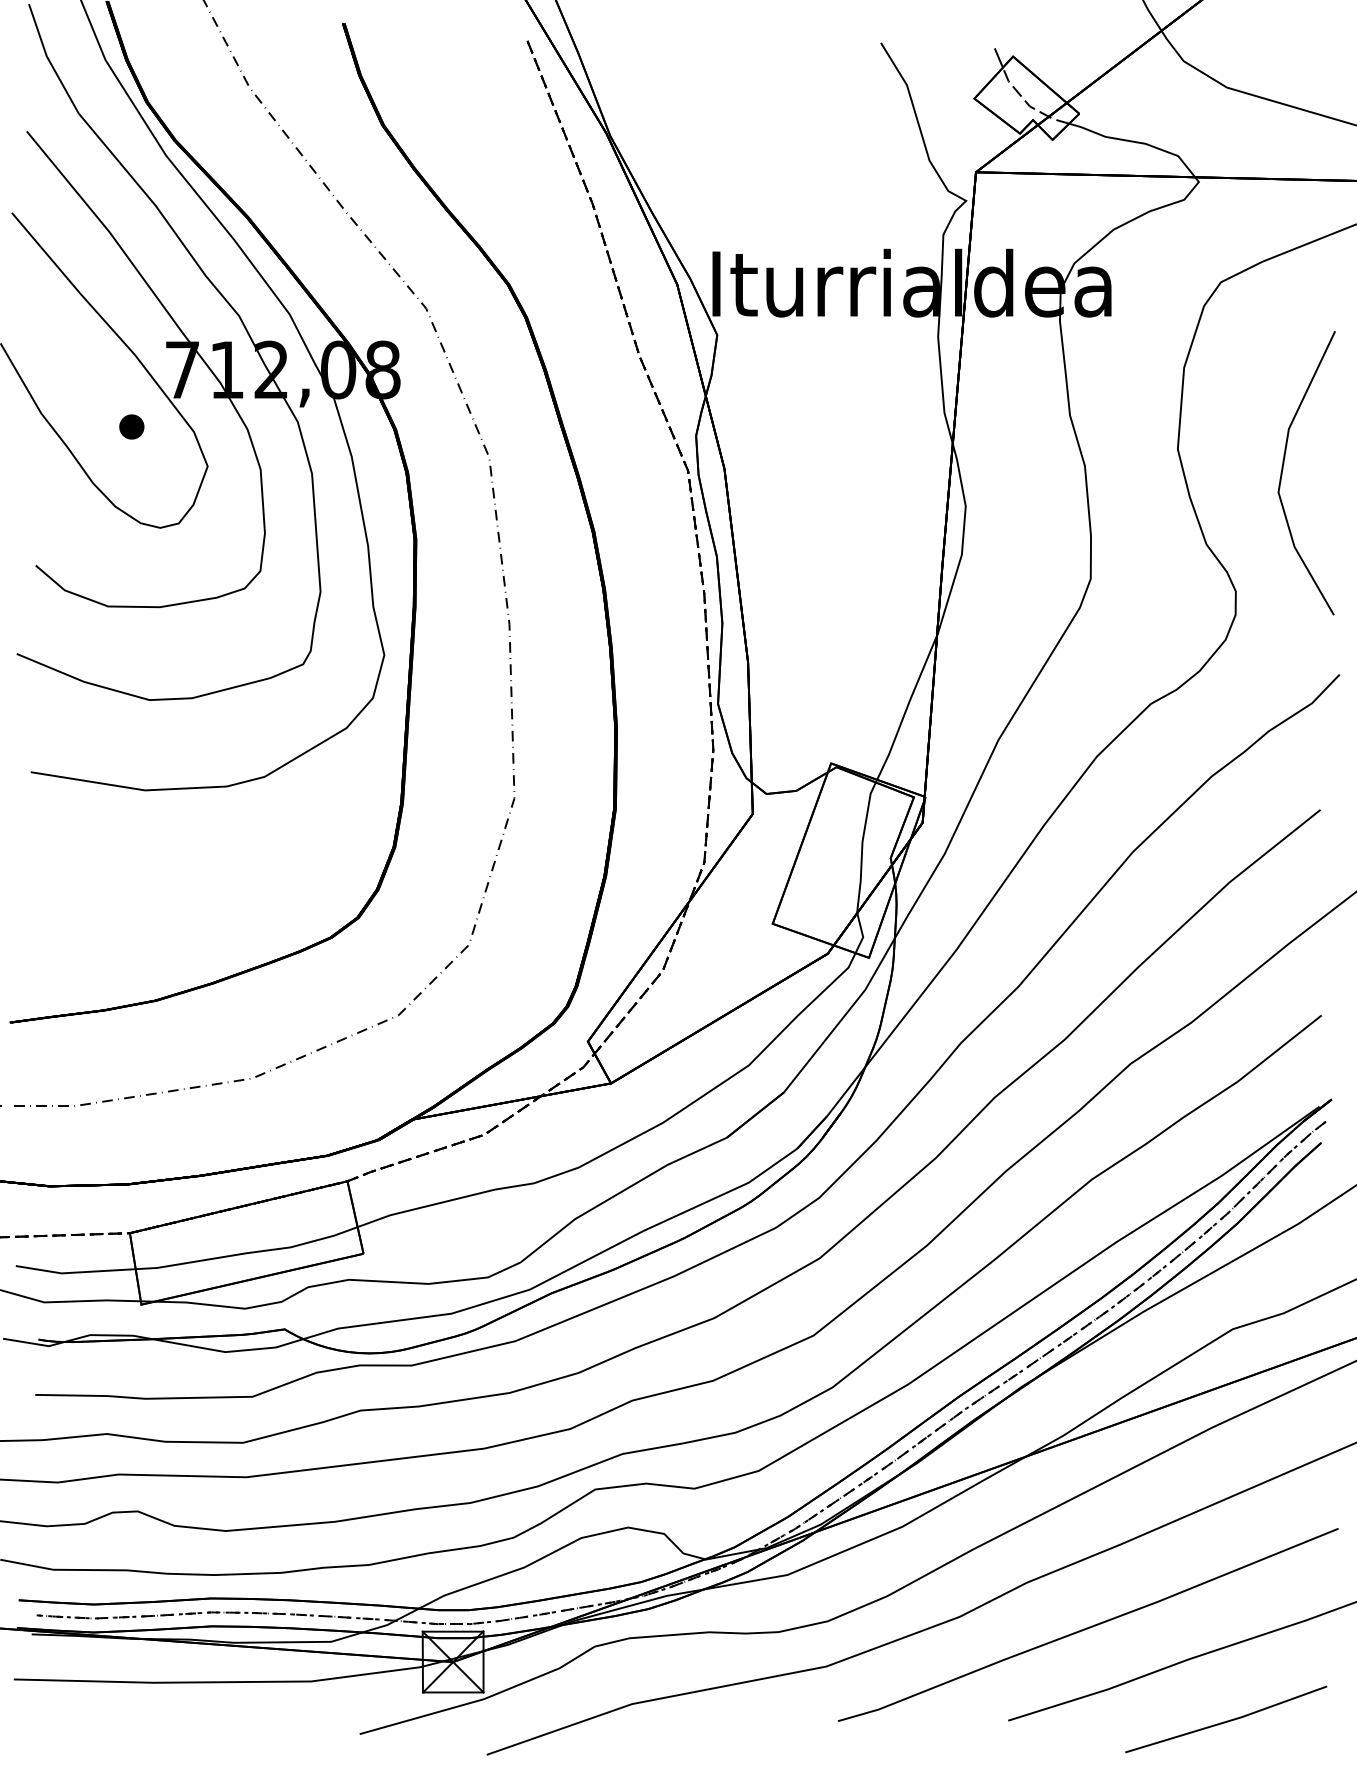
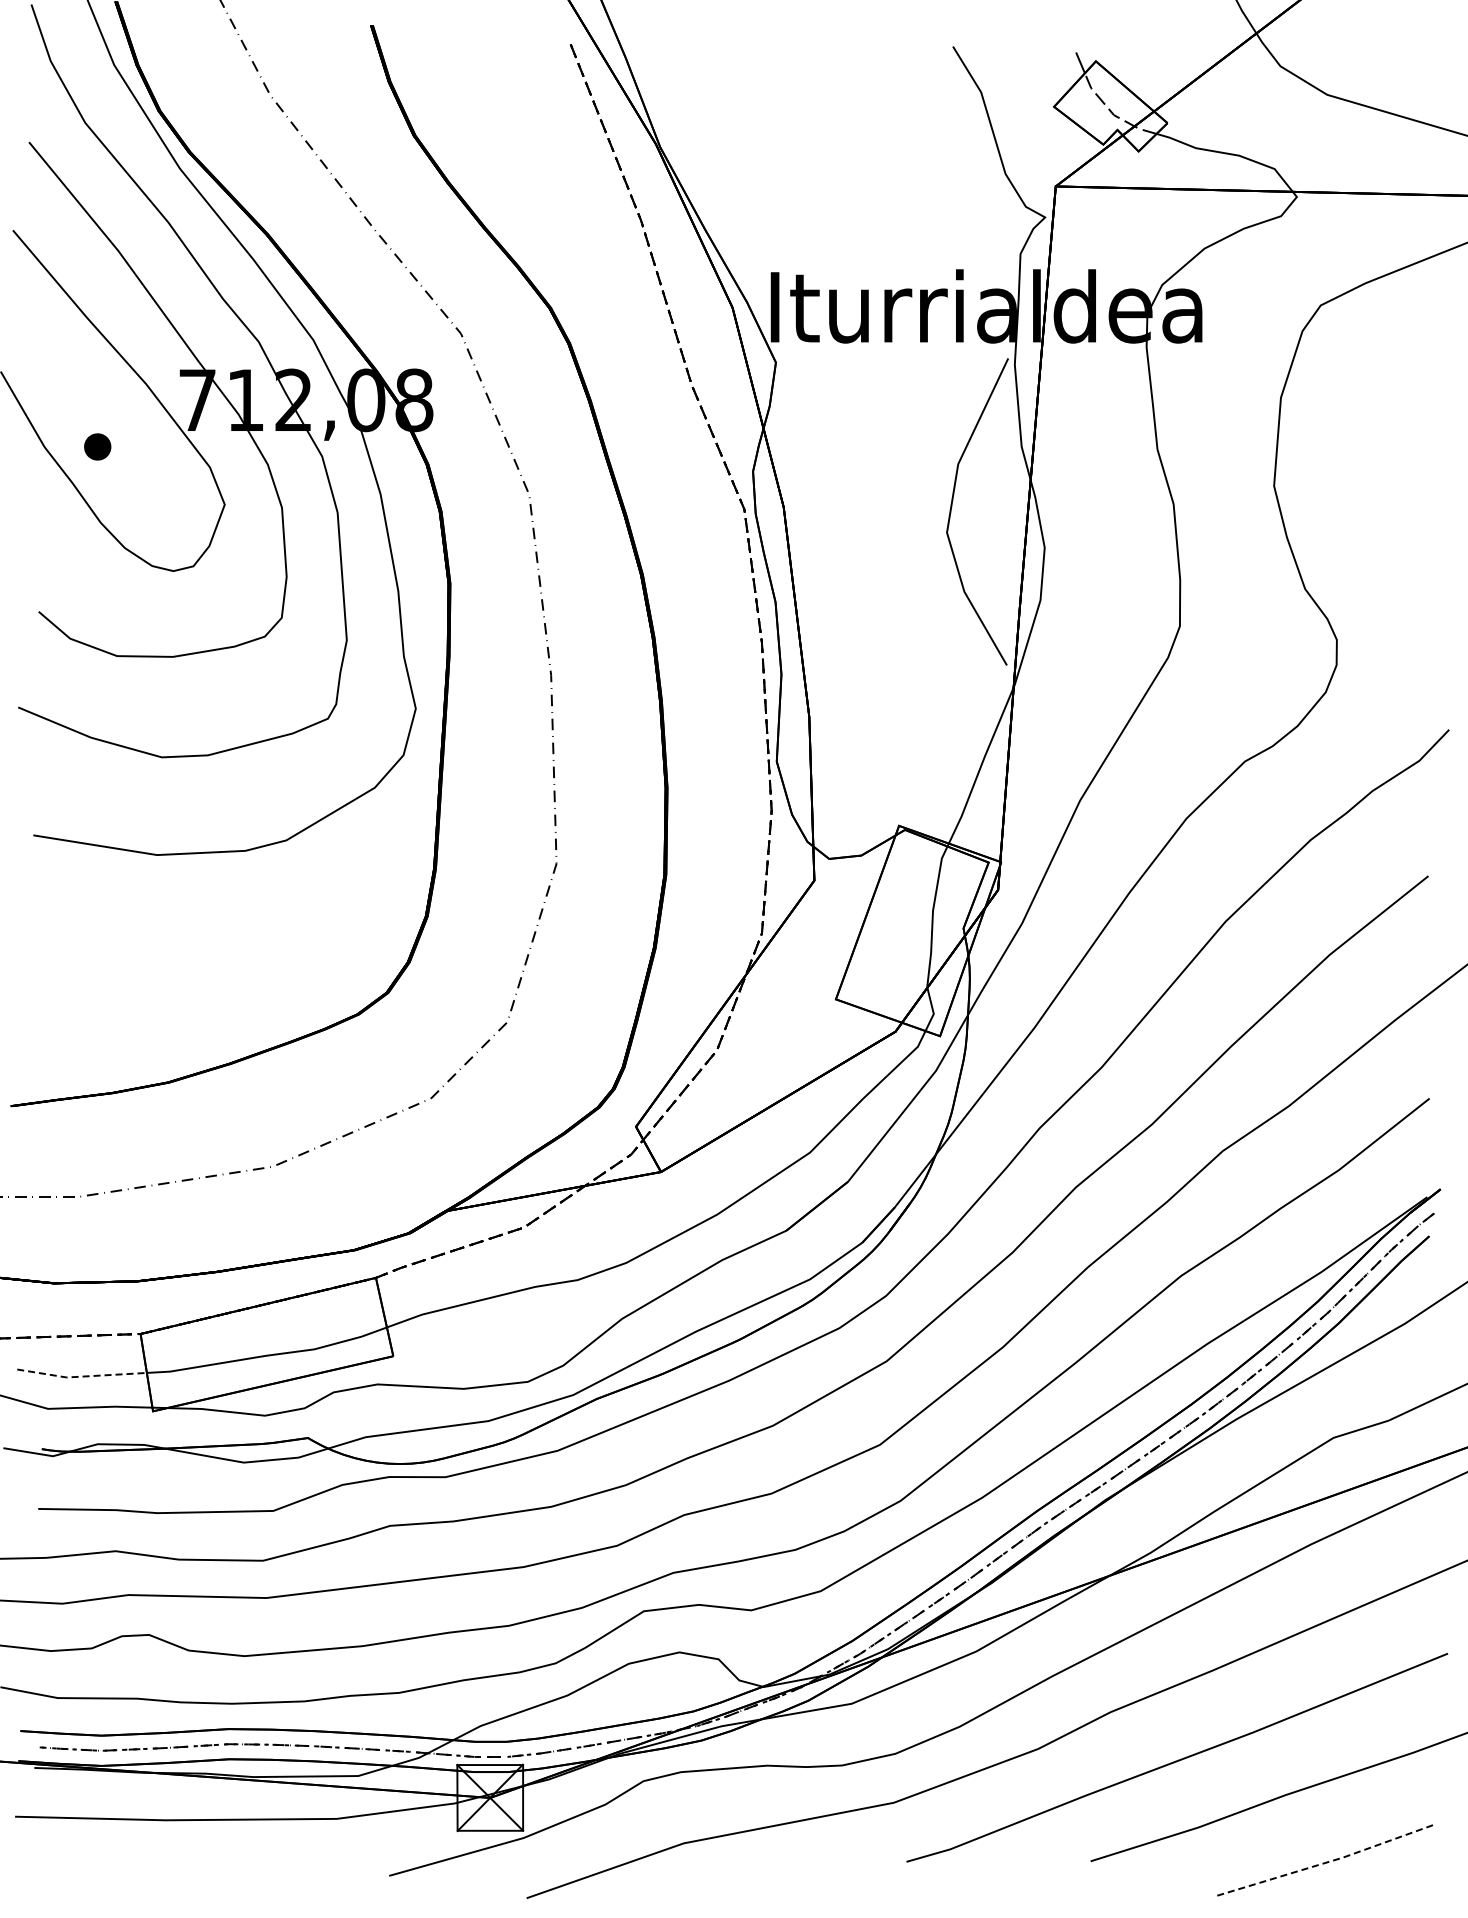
part: (131, 426) -> (97, 446), moved
line: (1283, 469) -> (952, 507), moved
line: (75, 1272) -> (81, 1376), solid -> dashed
line: (1227, 1721) -> (1327, 1862), solid -> dashed

